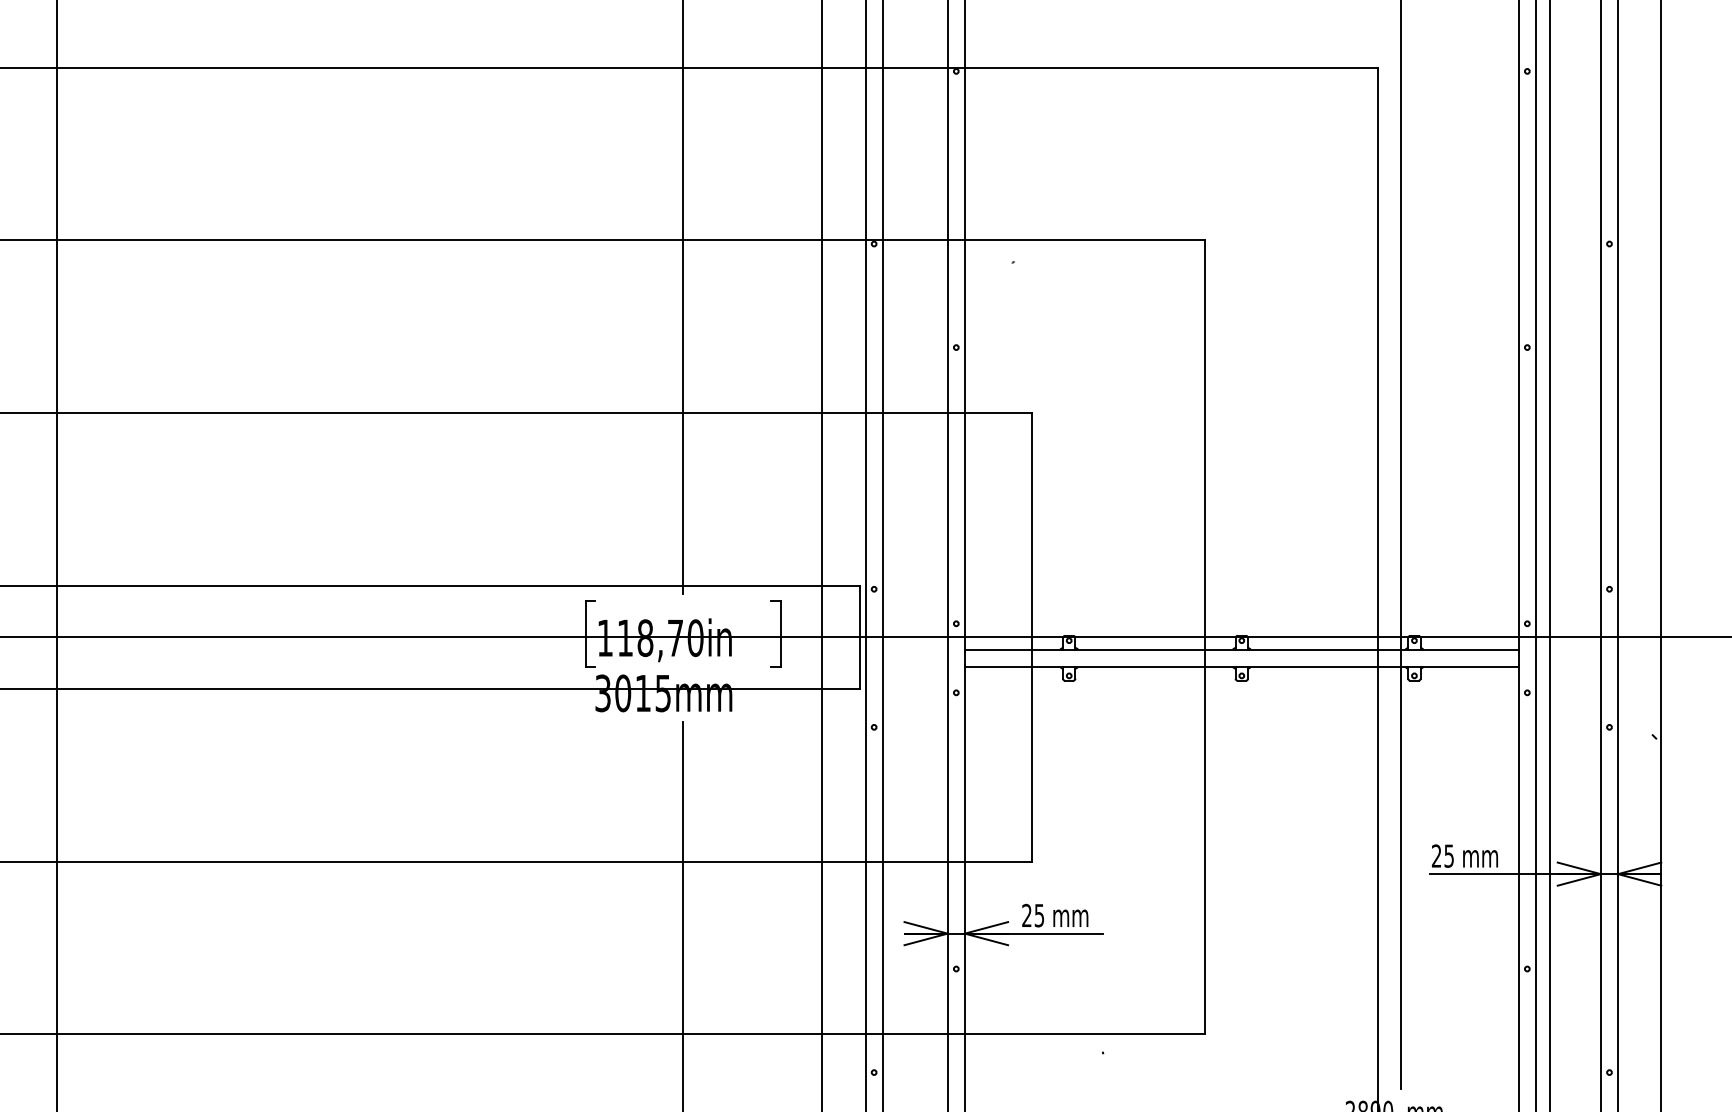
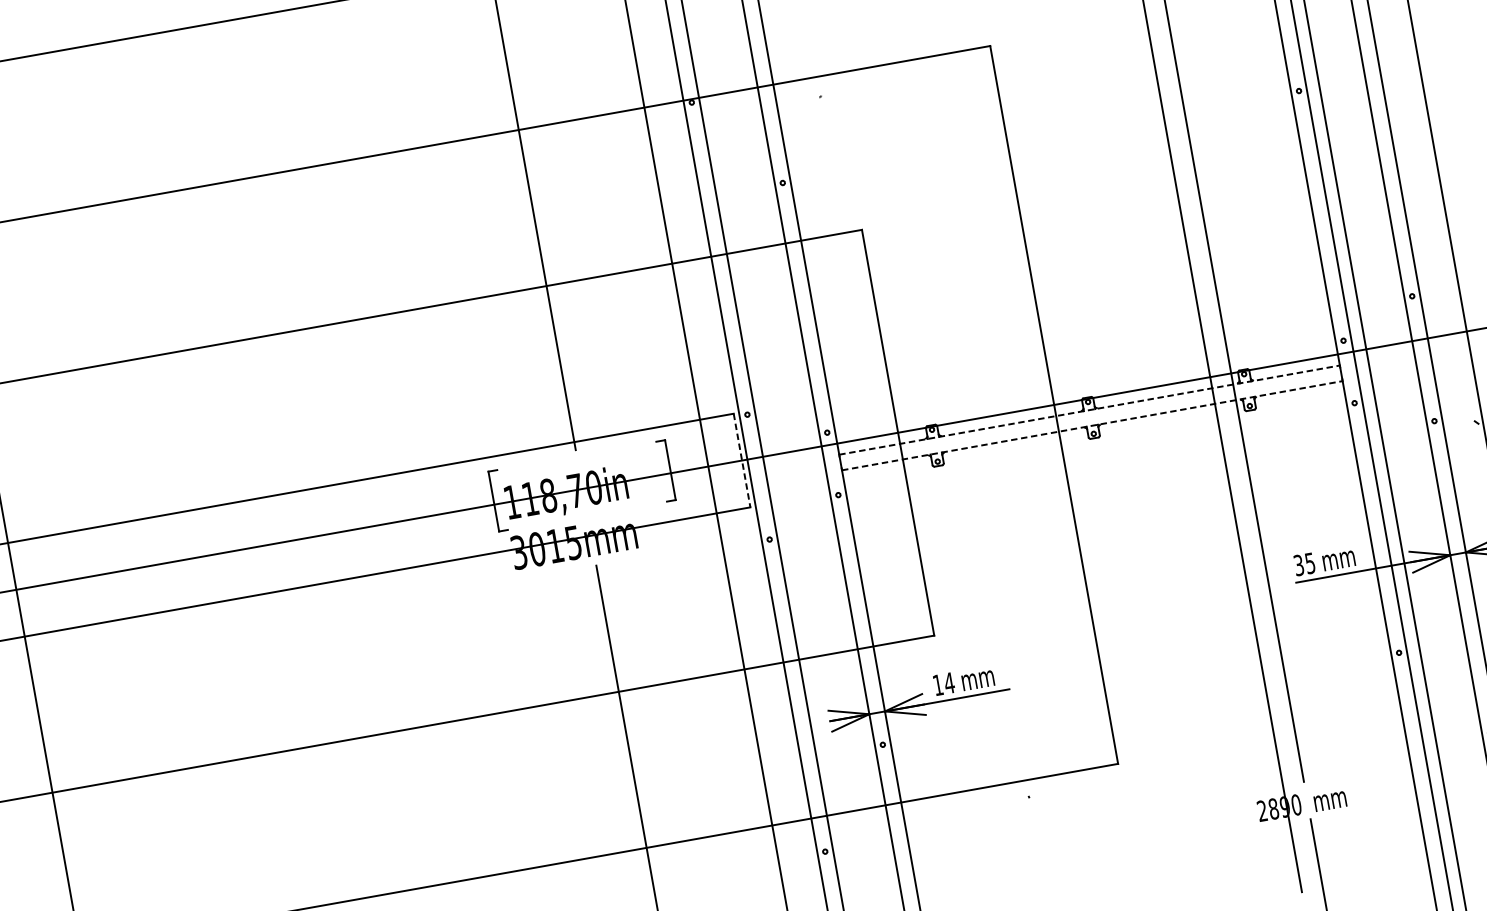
line: (859, 637) -> (741, 460), solid -> dashed
line: (1241, 649) -> (1089, 410), solid -> dashed
line: (1241, 666) -> (1091, 425), solid -> dashed
text: (1436, 855) -> (1298, 564), 25 -> 35
text: (1033, 915) -> (944, 684), 25 -> 14

